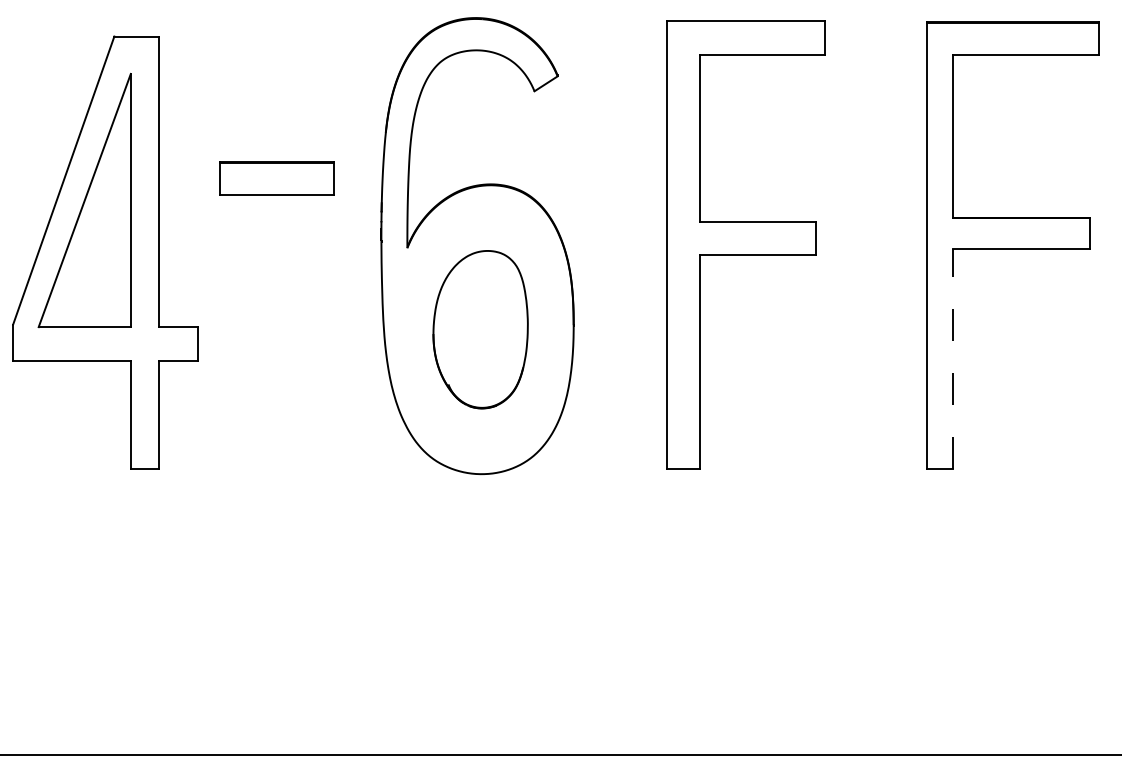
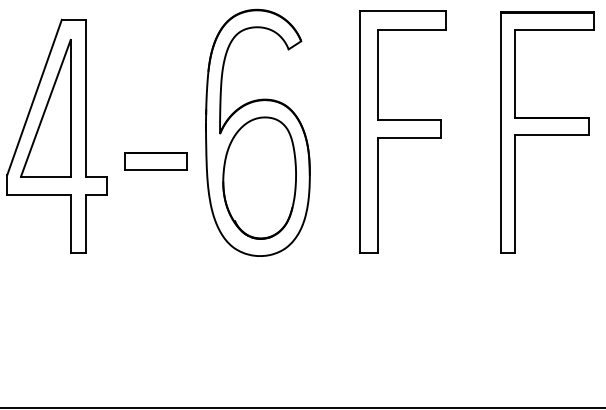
part: (276, 178) -> (155, 161), moved
part: (480, 328) -> (259, 177), size x1.43
line: (952, 358) -> (514, 193), dashed -> solid

